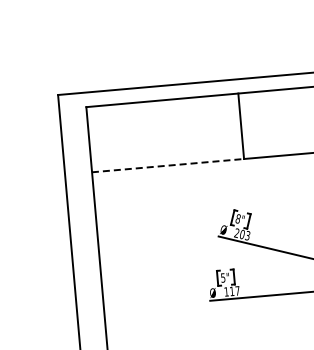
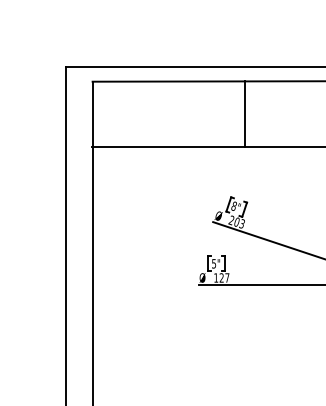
line: (168, 165) -> (169, 147), dashed -> solid
text: (231, 290) -> (221, 277), 117 -> 127

